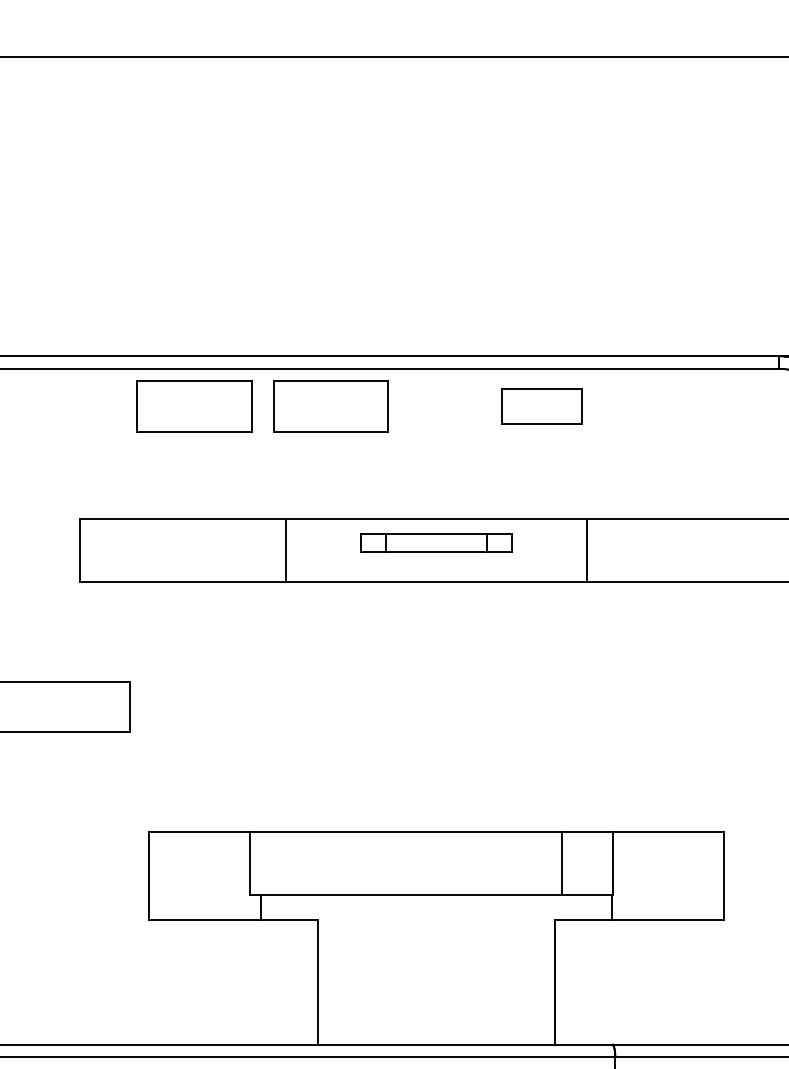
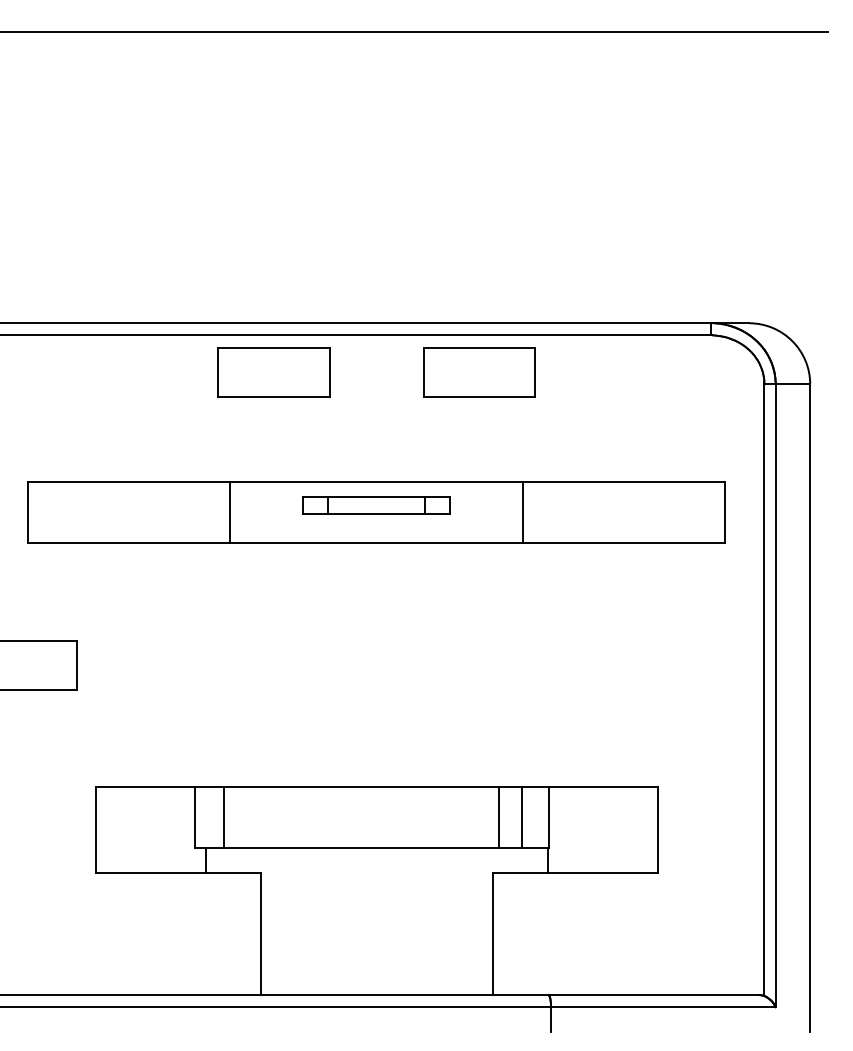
part: (194, 406) -> (140, 372), removed
part: (541, 406) -> (479, 372), size x1.43
line: (279, 862) -> (223, 817), added
line: (584, 862) -> (521, 817), added

